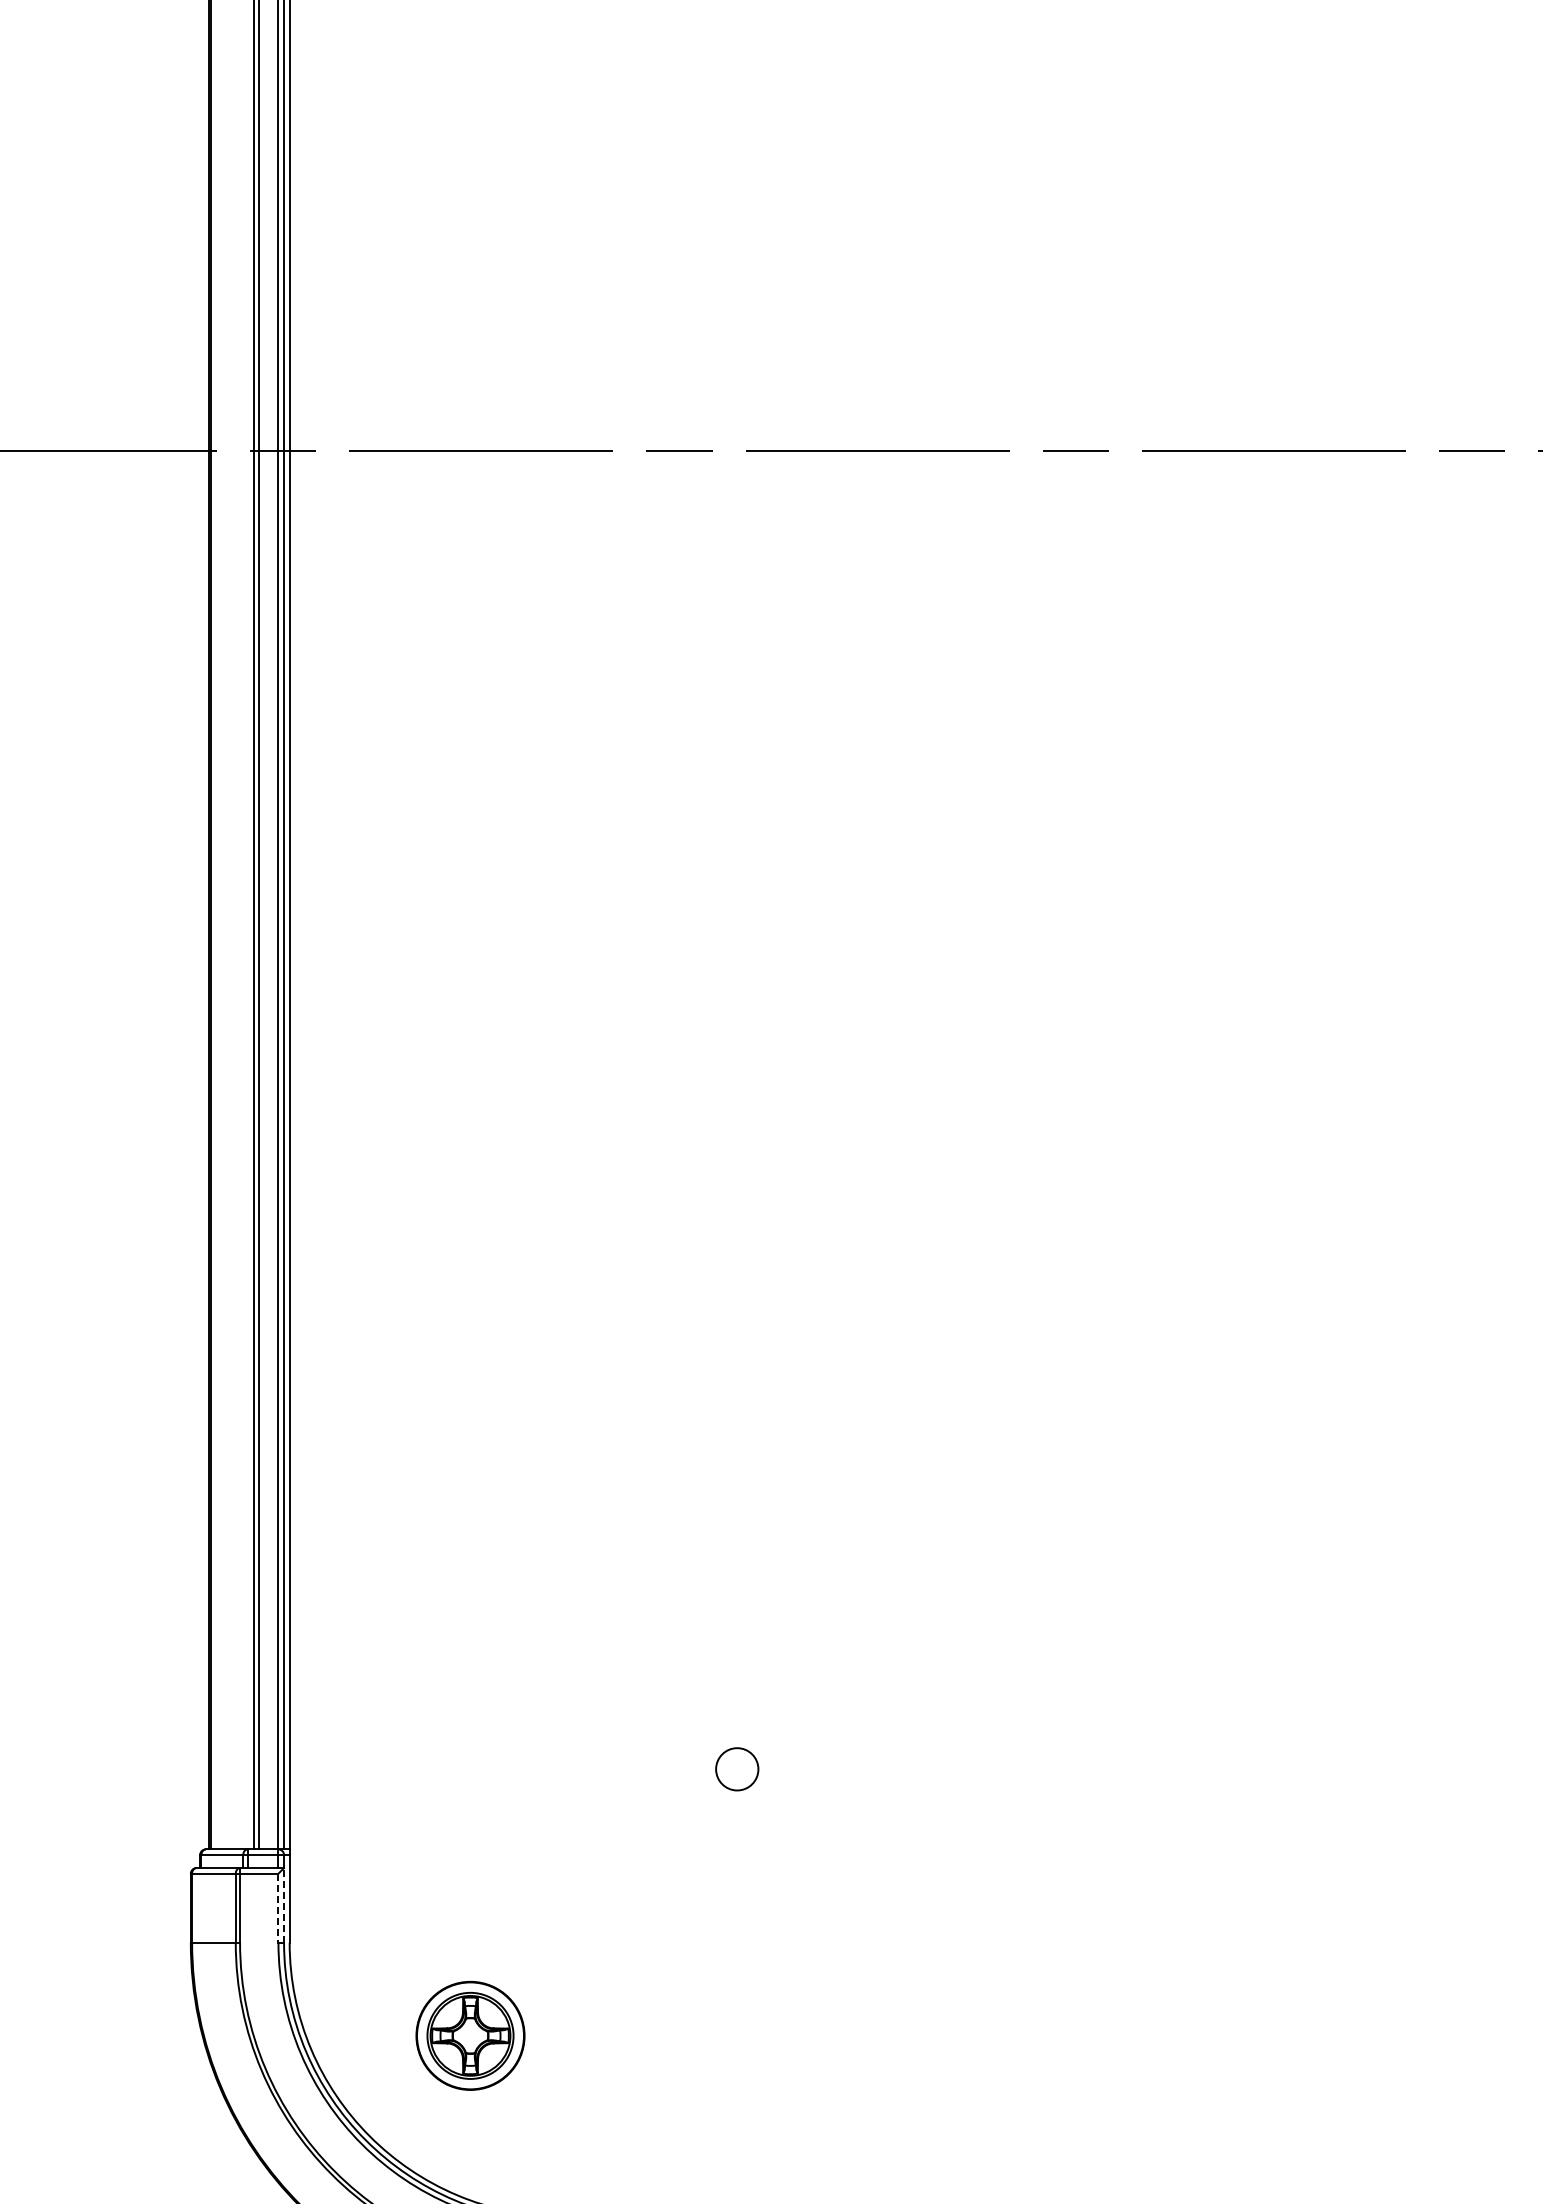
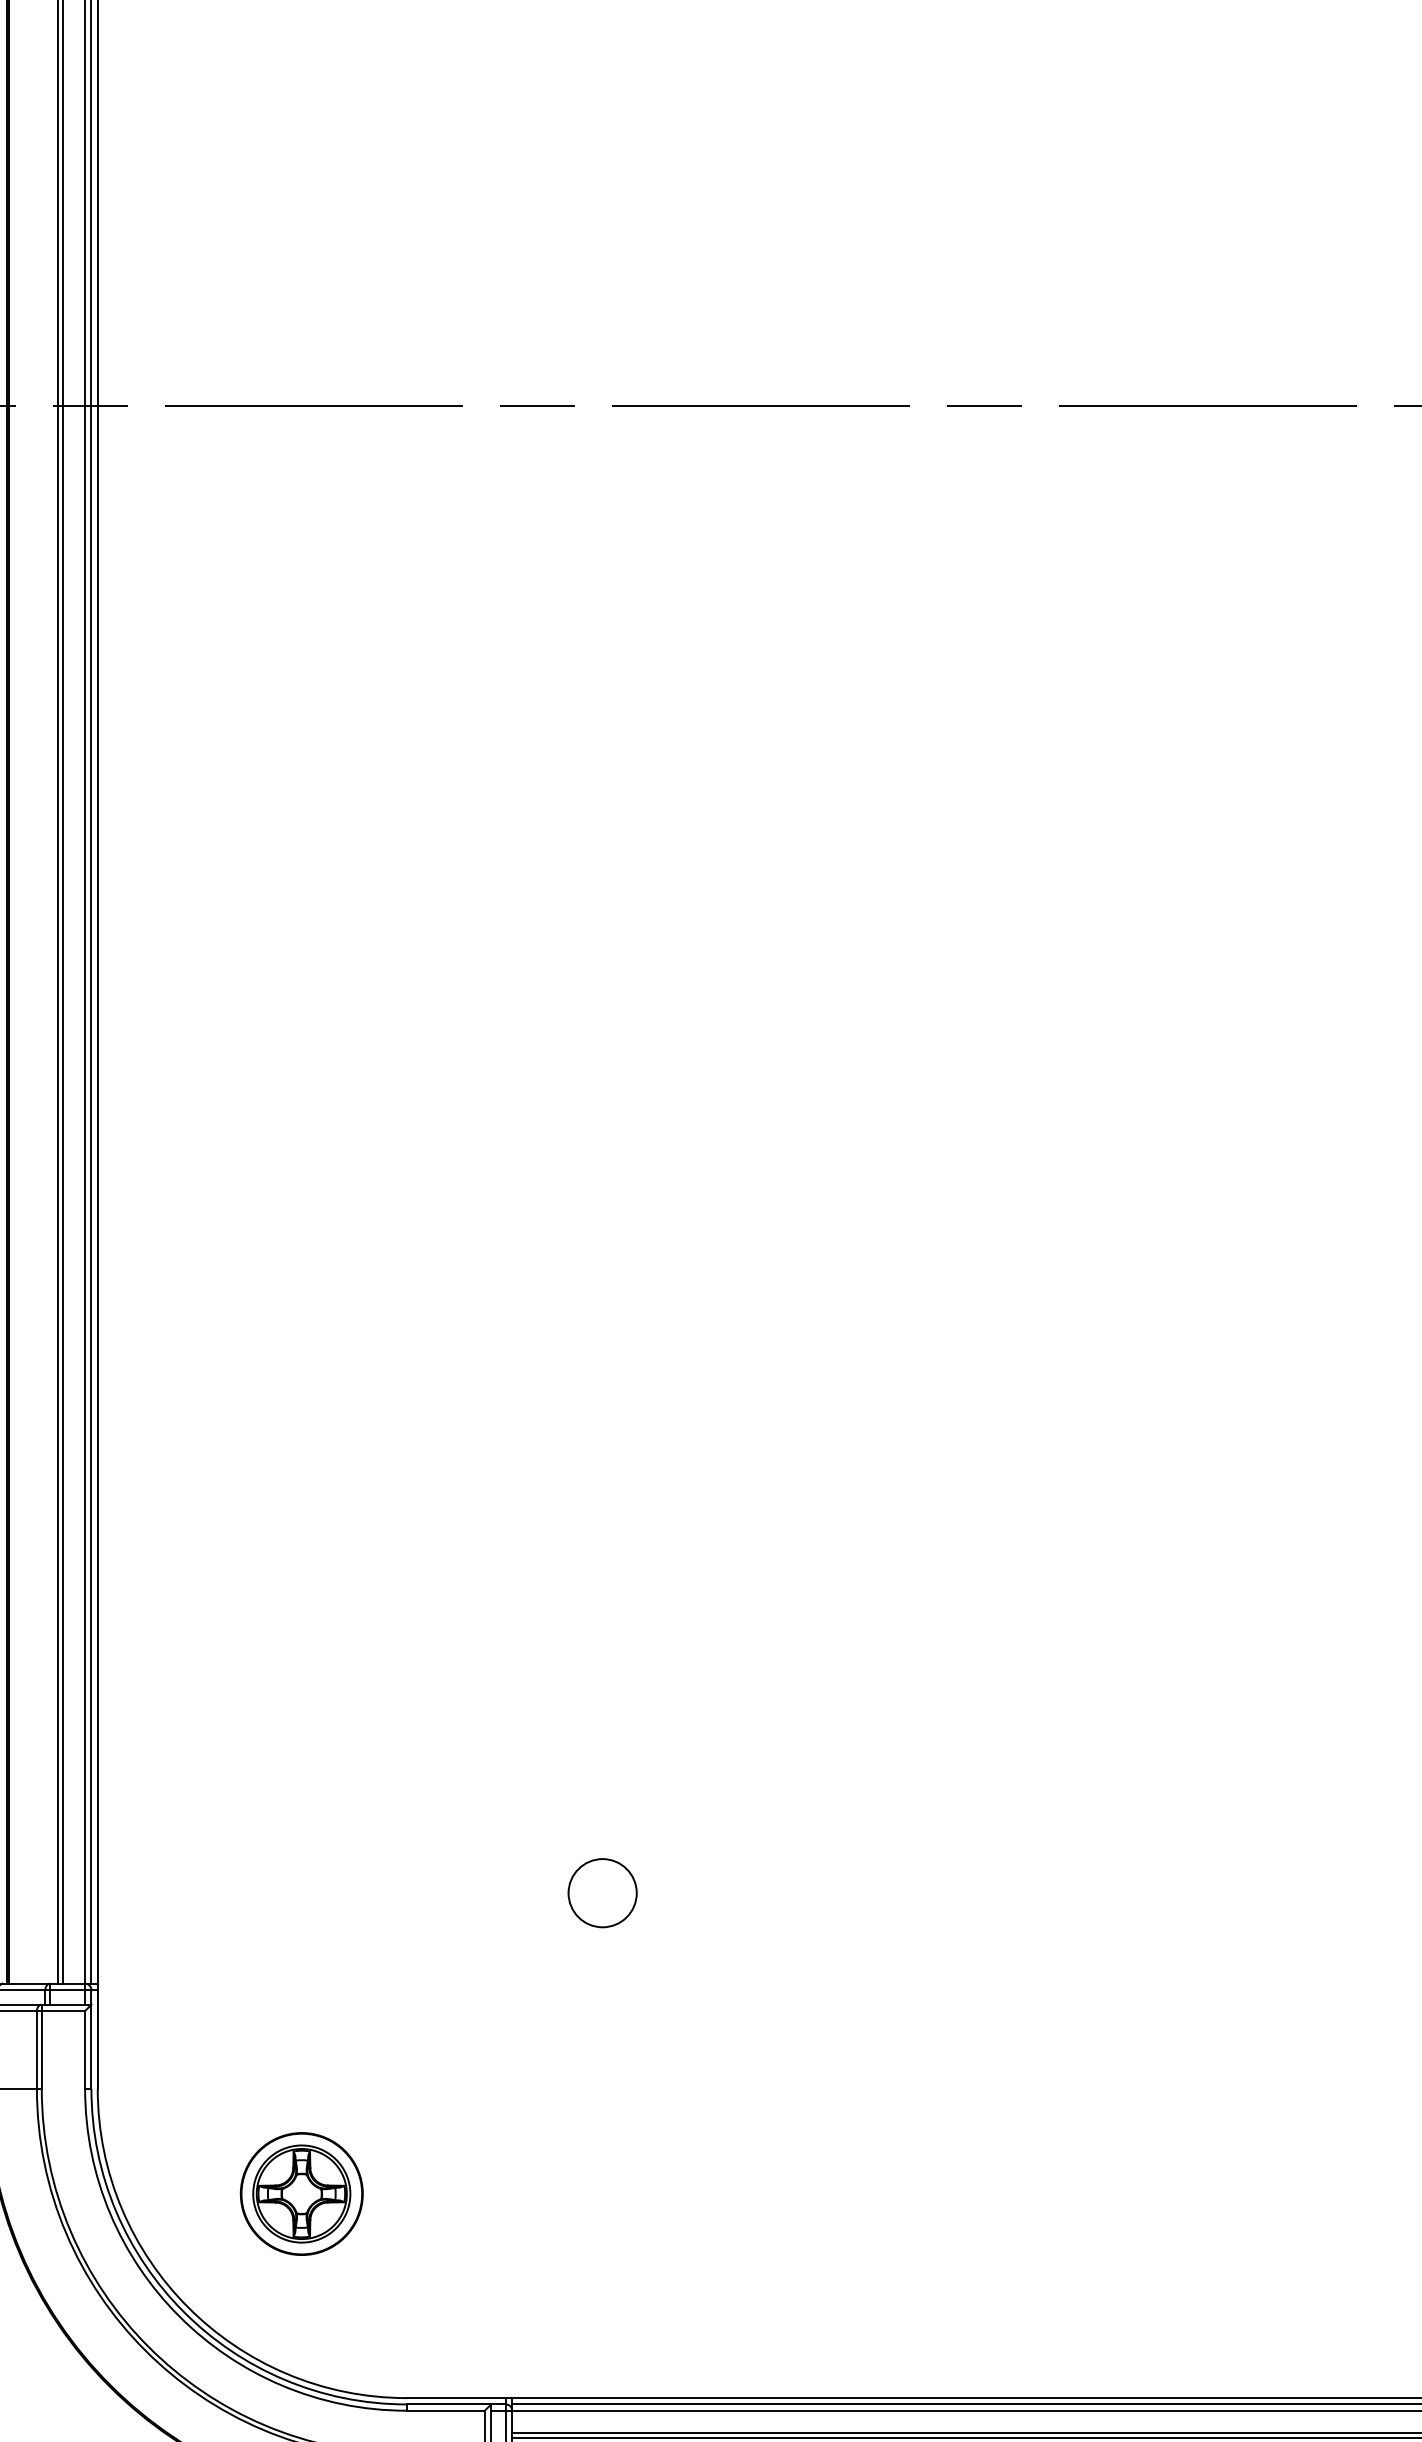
circle: (737, 1769) -> (603, 1893), size x1.43
line: (284, 1904) -> (91, 2045), dashed -> solid
line: (278, 1908) -> (85, 2050), dashed -> solid

